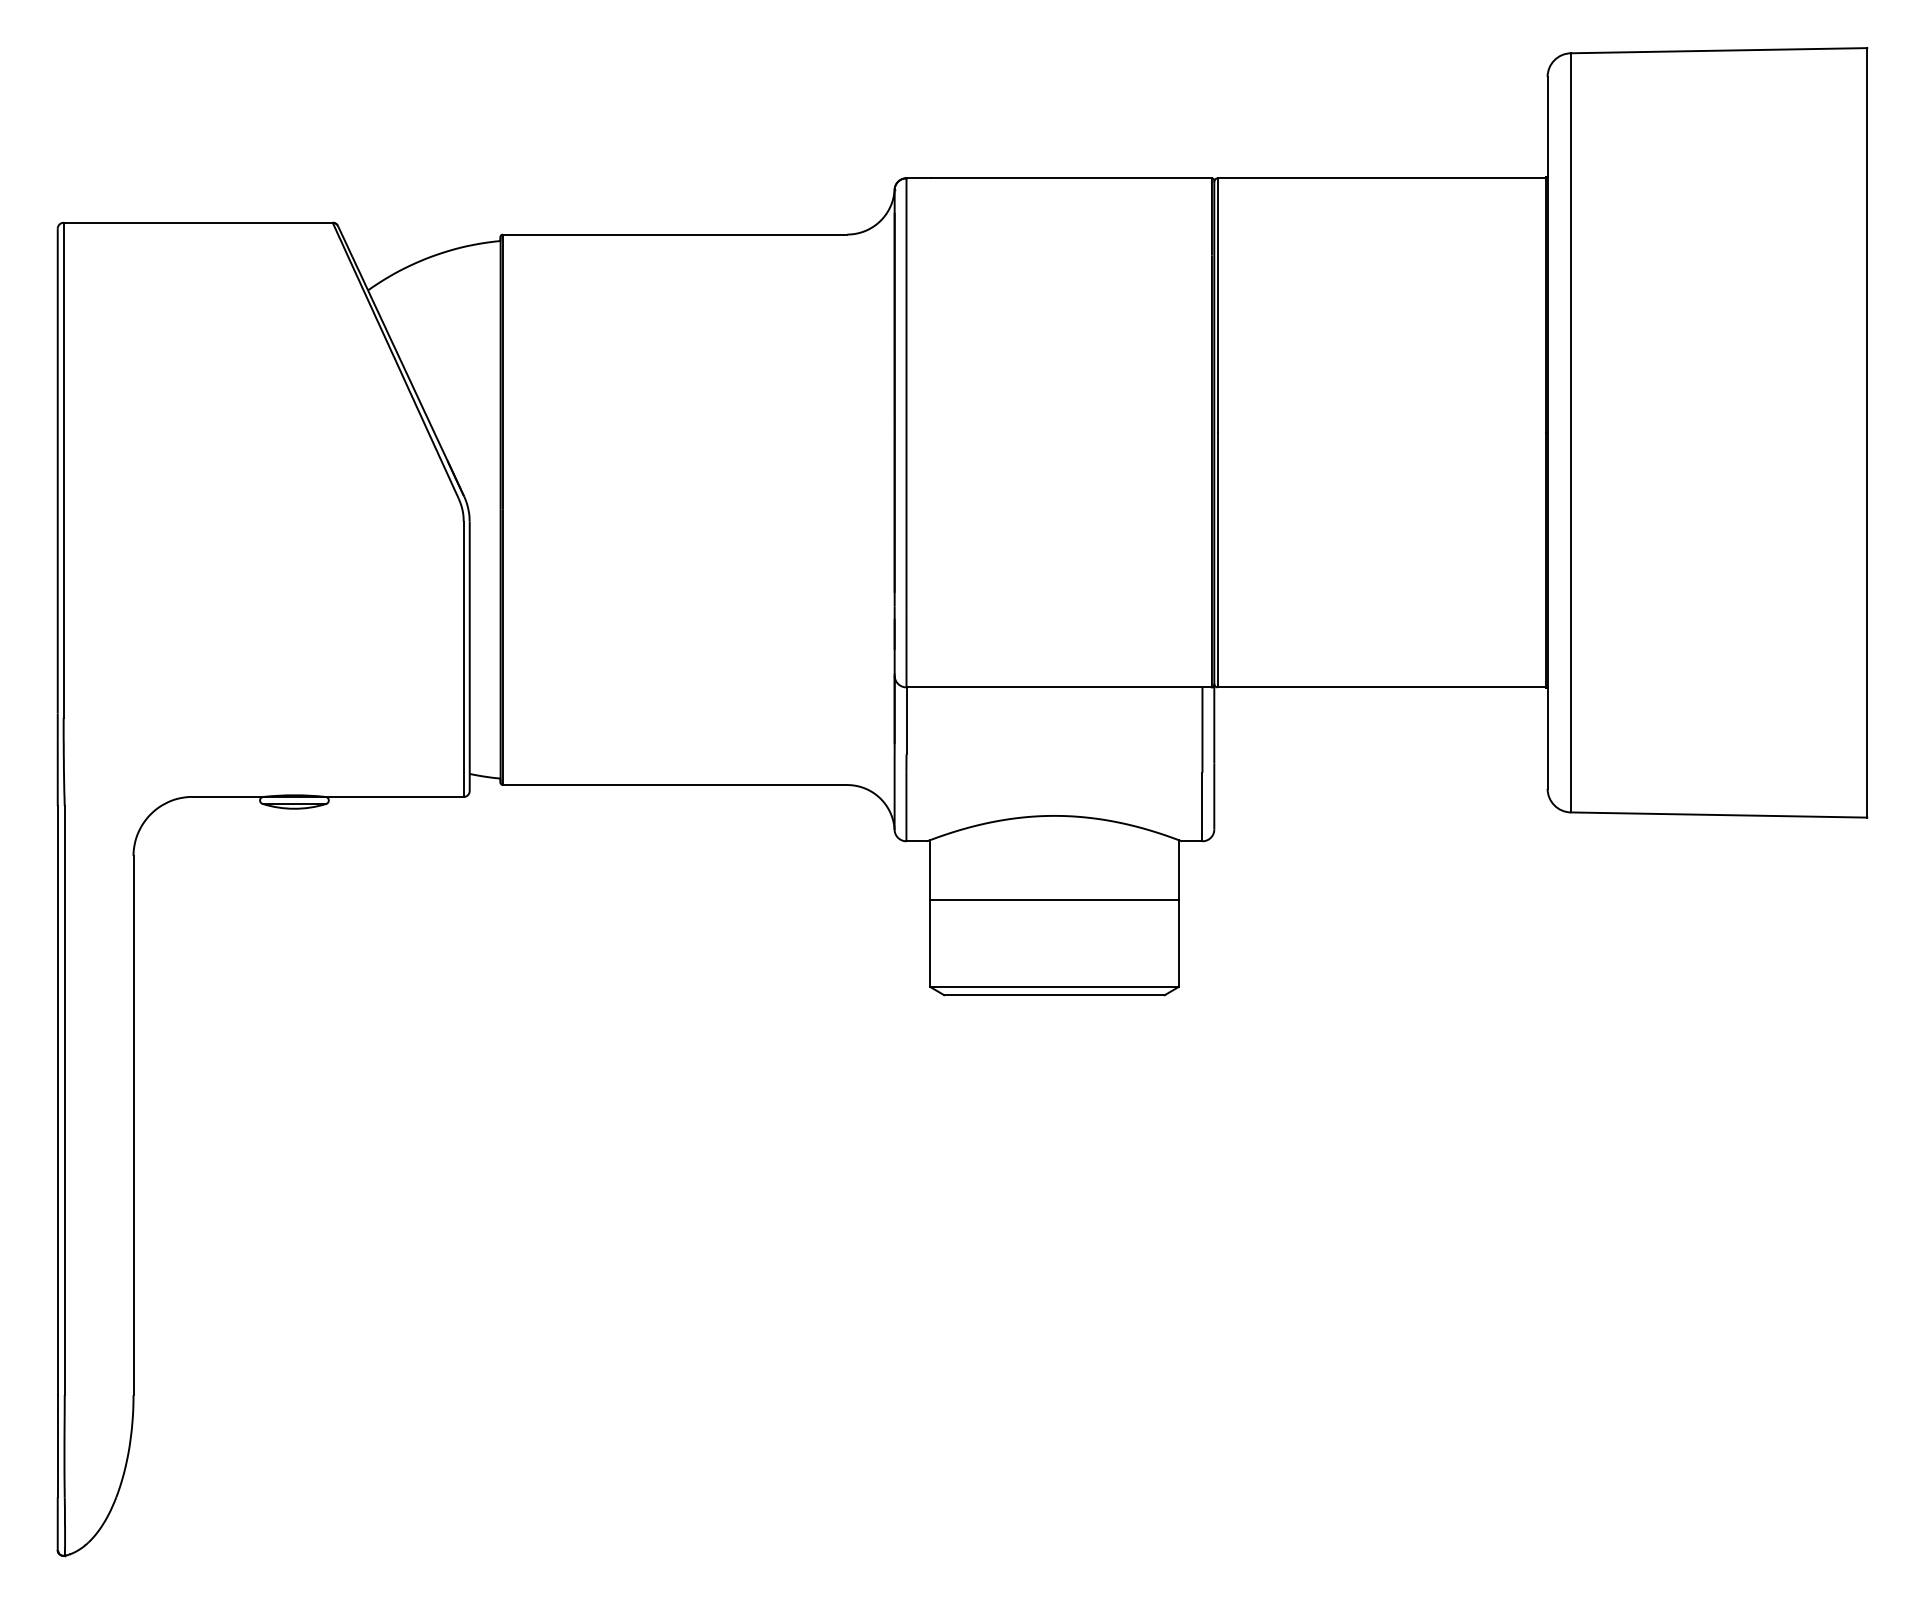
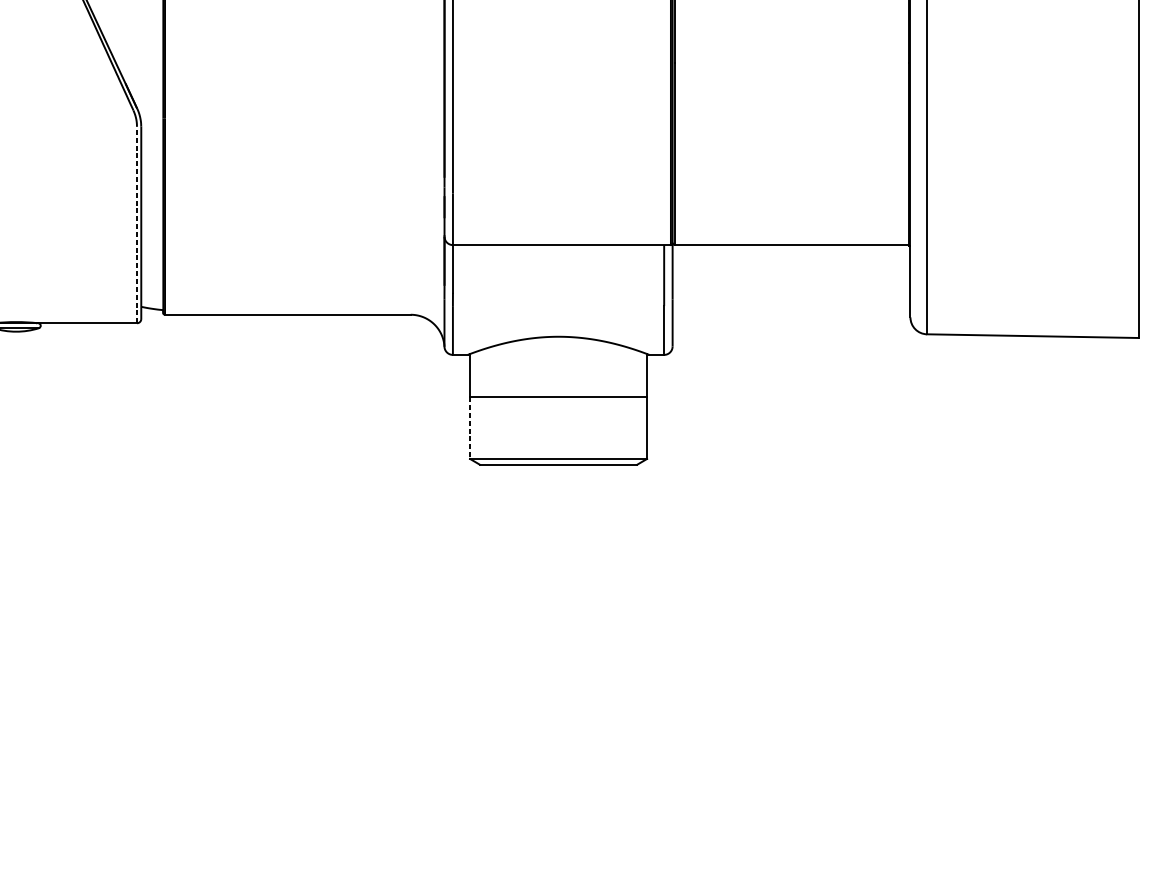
line: (463, 659) -> (136, 225), solid -> dashed
line: (930, 944) -> (470, 428), solid -> dashed

